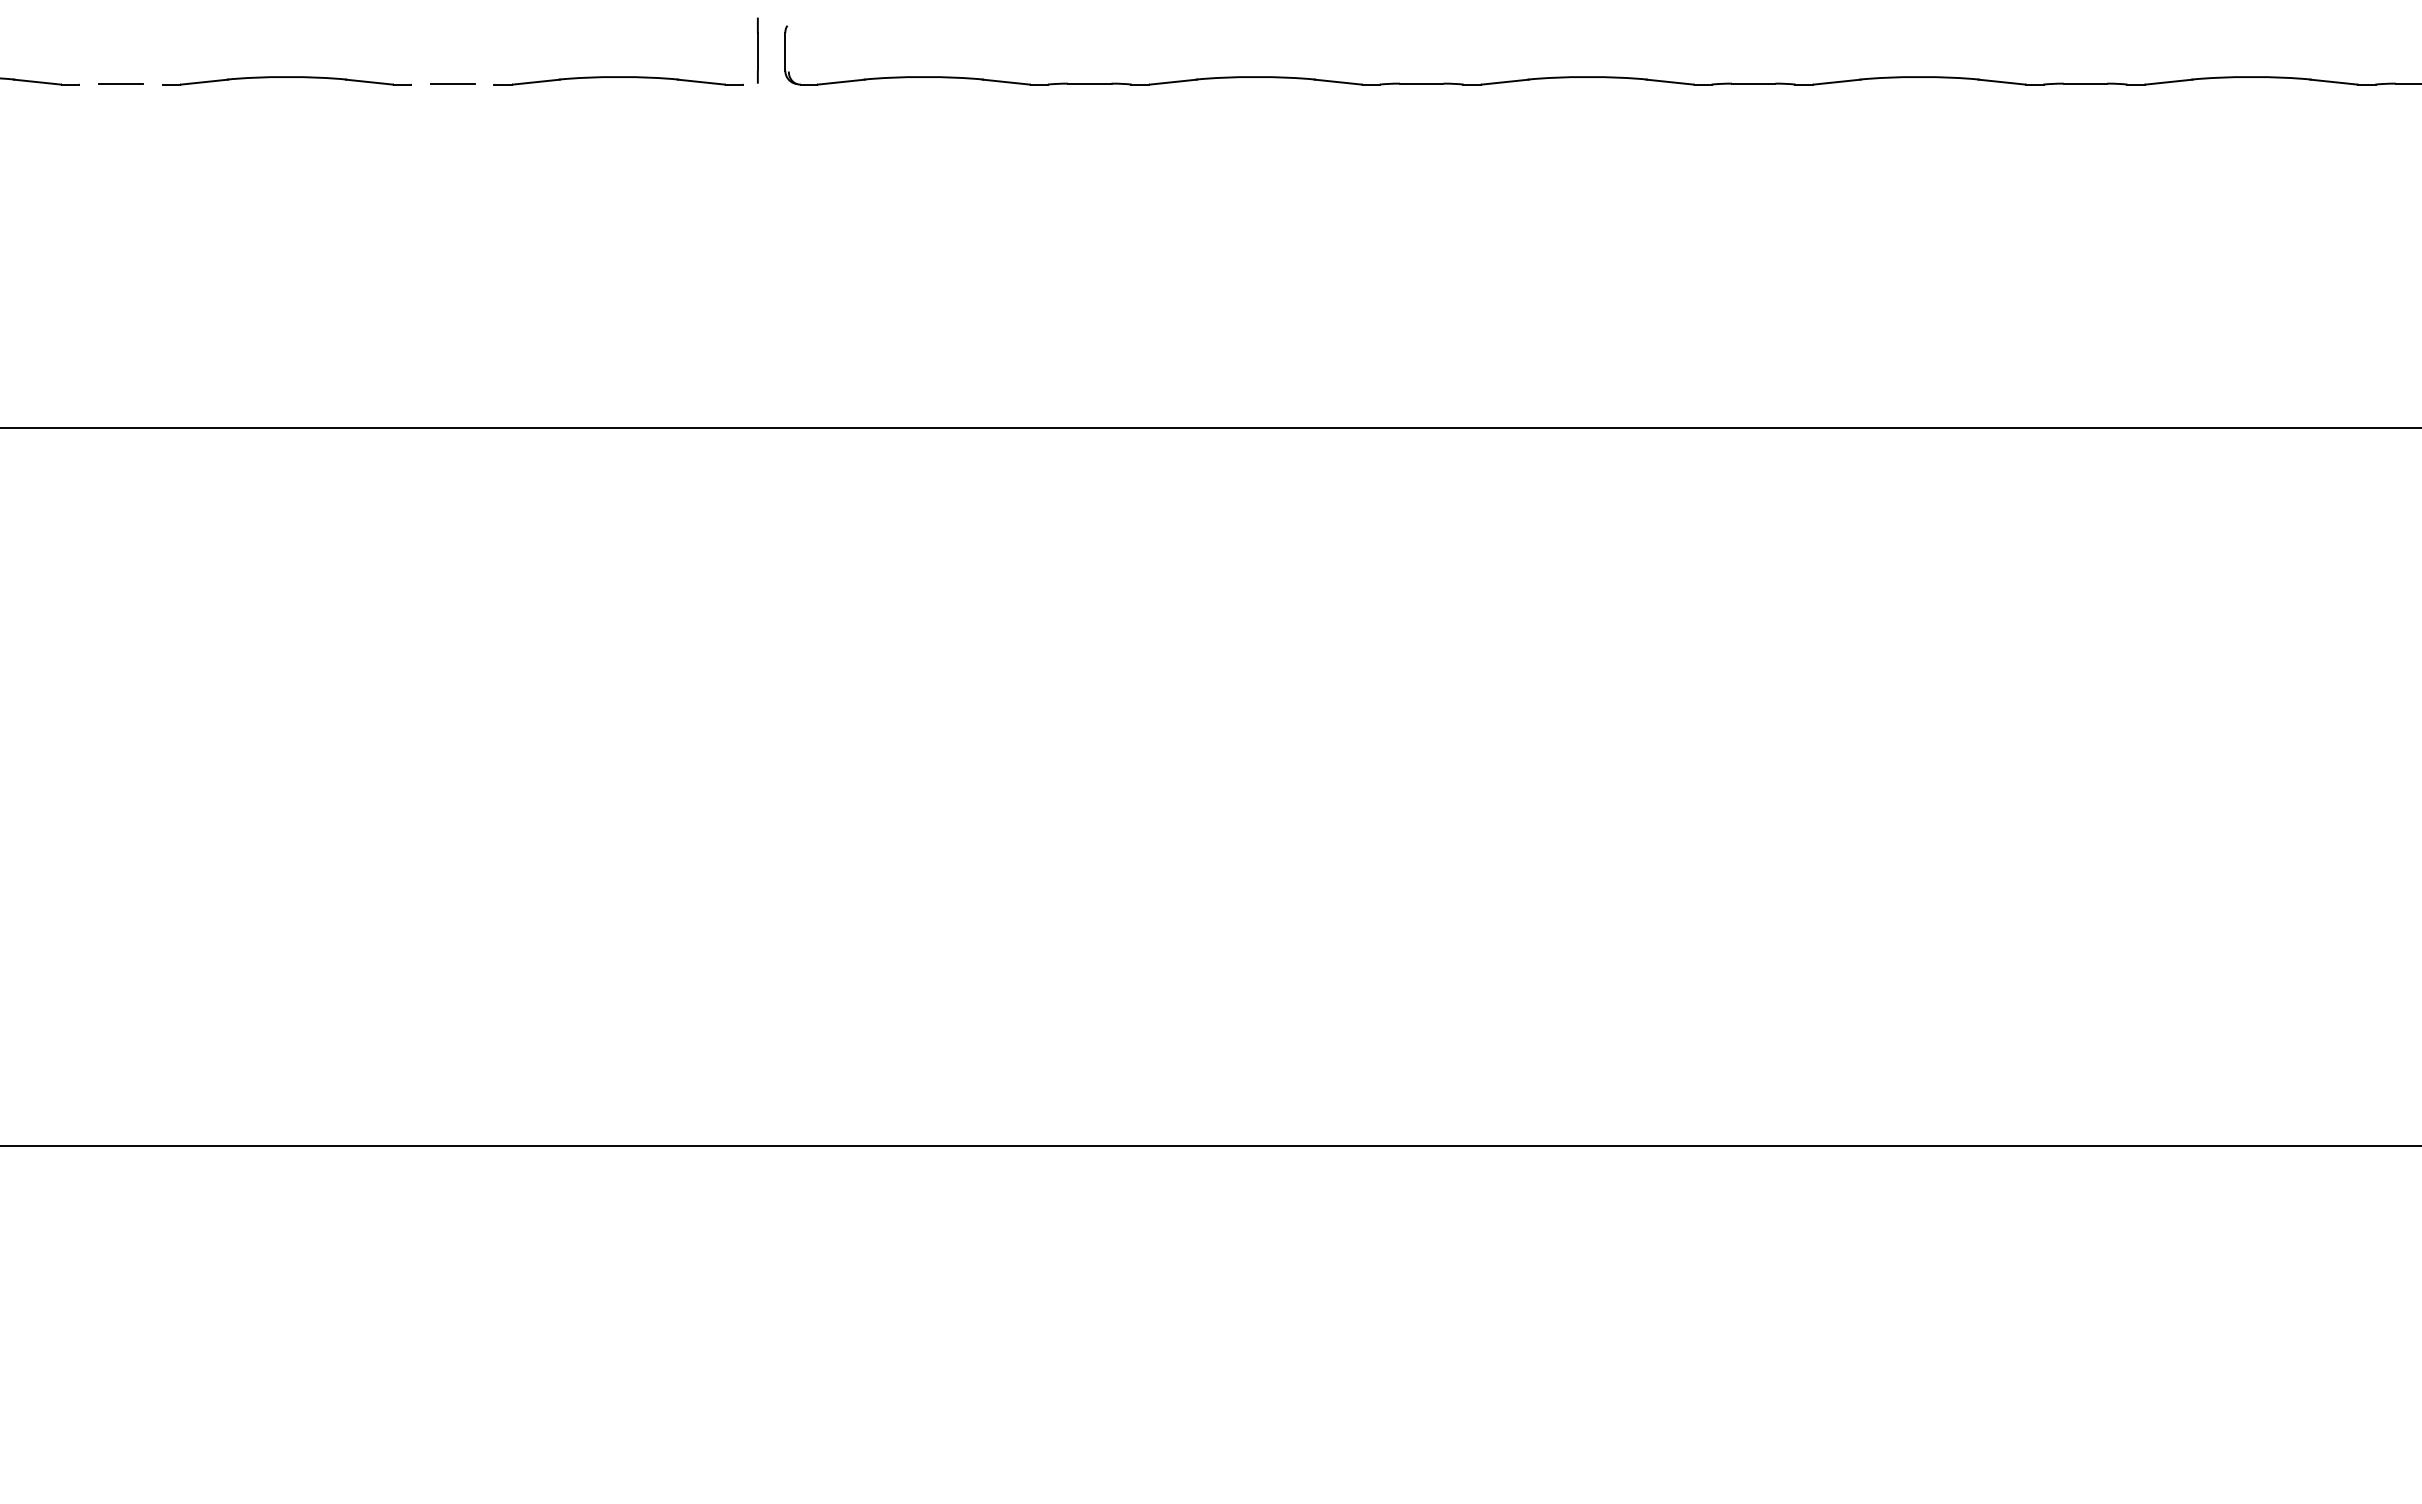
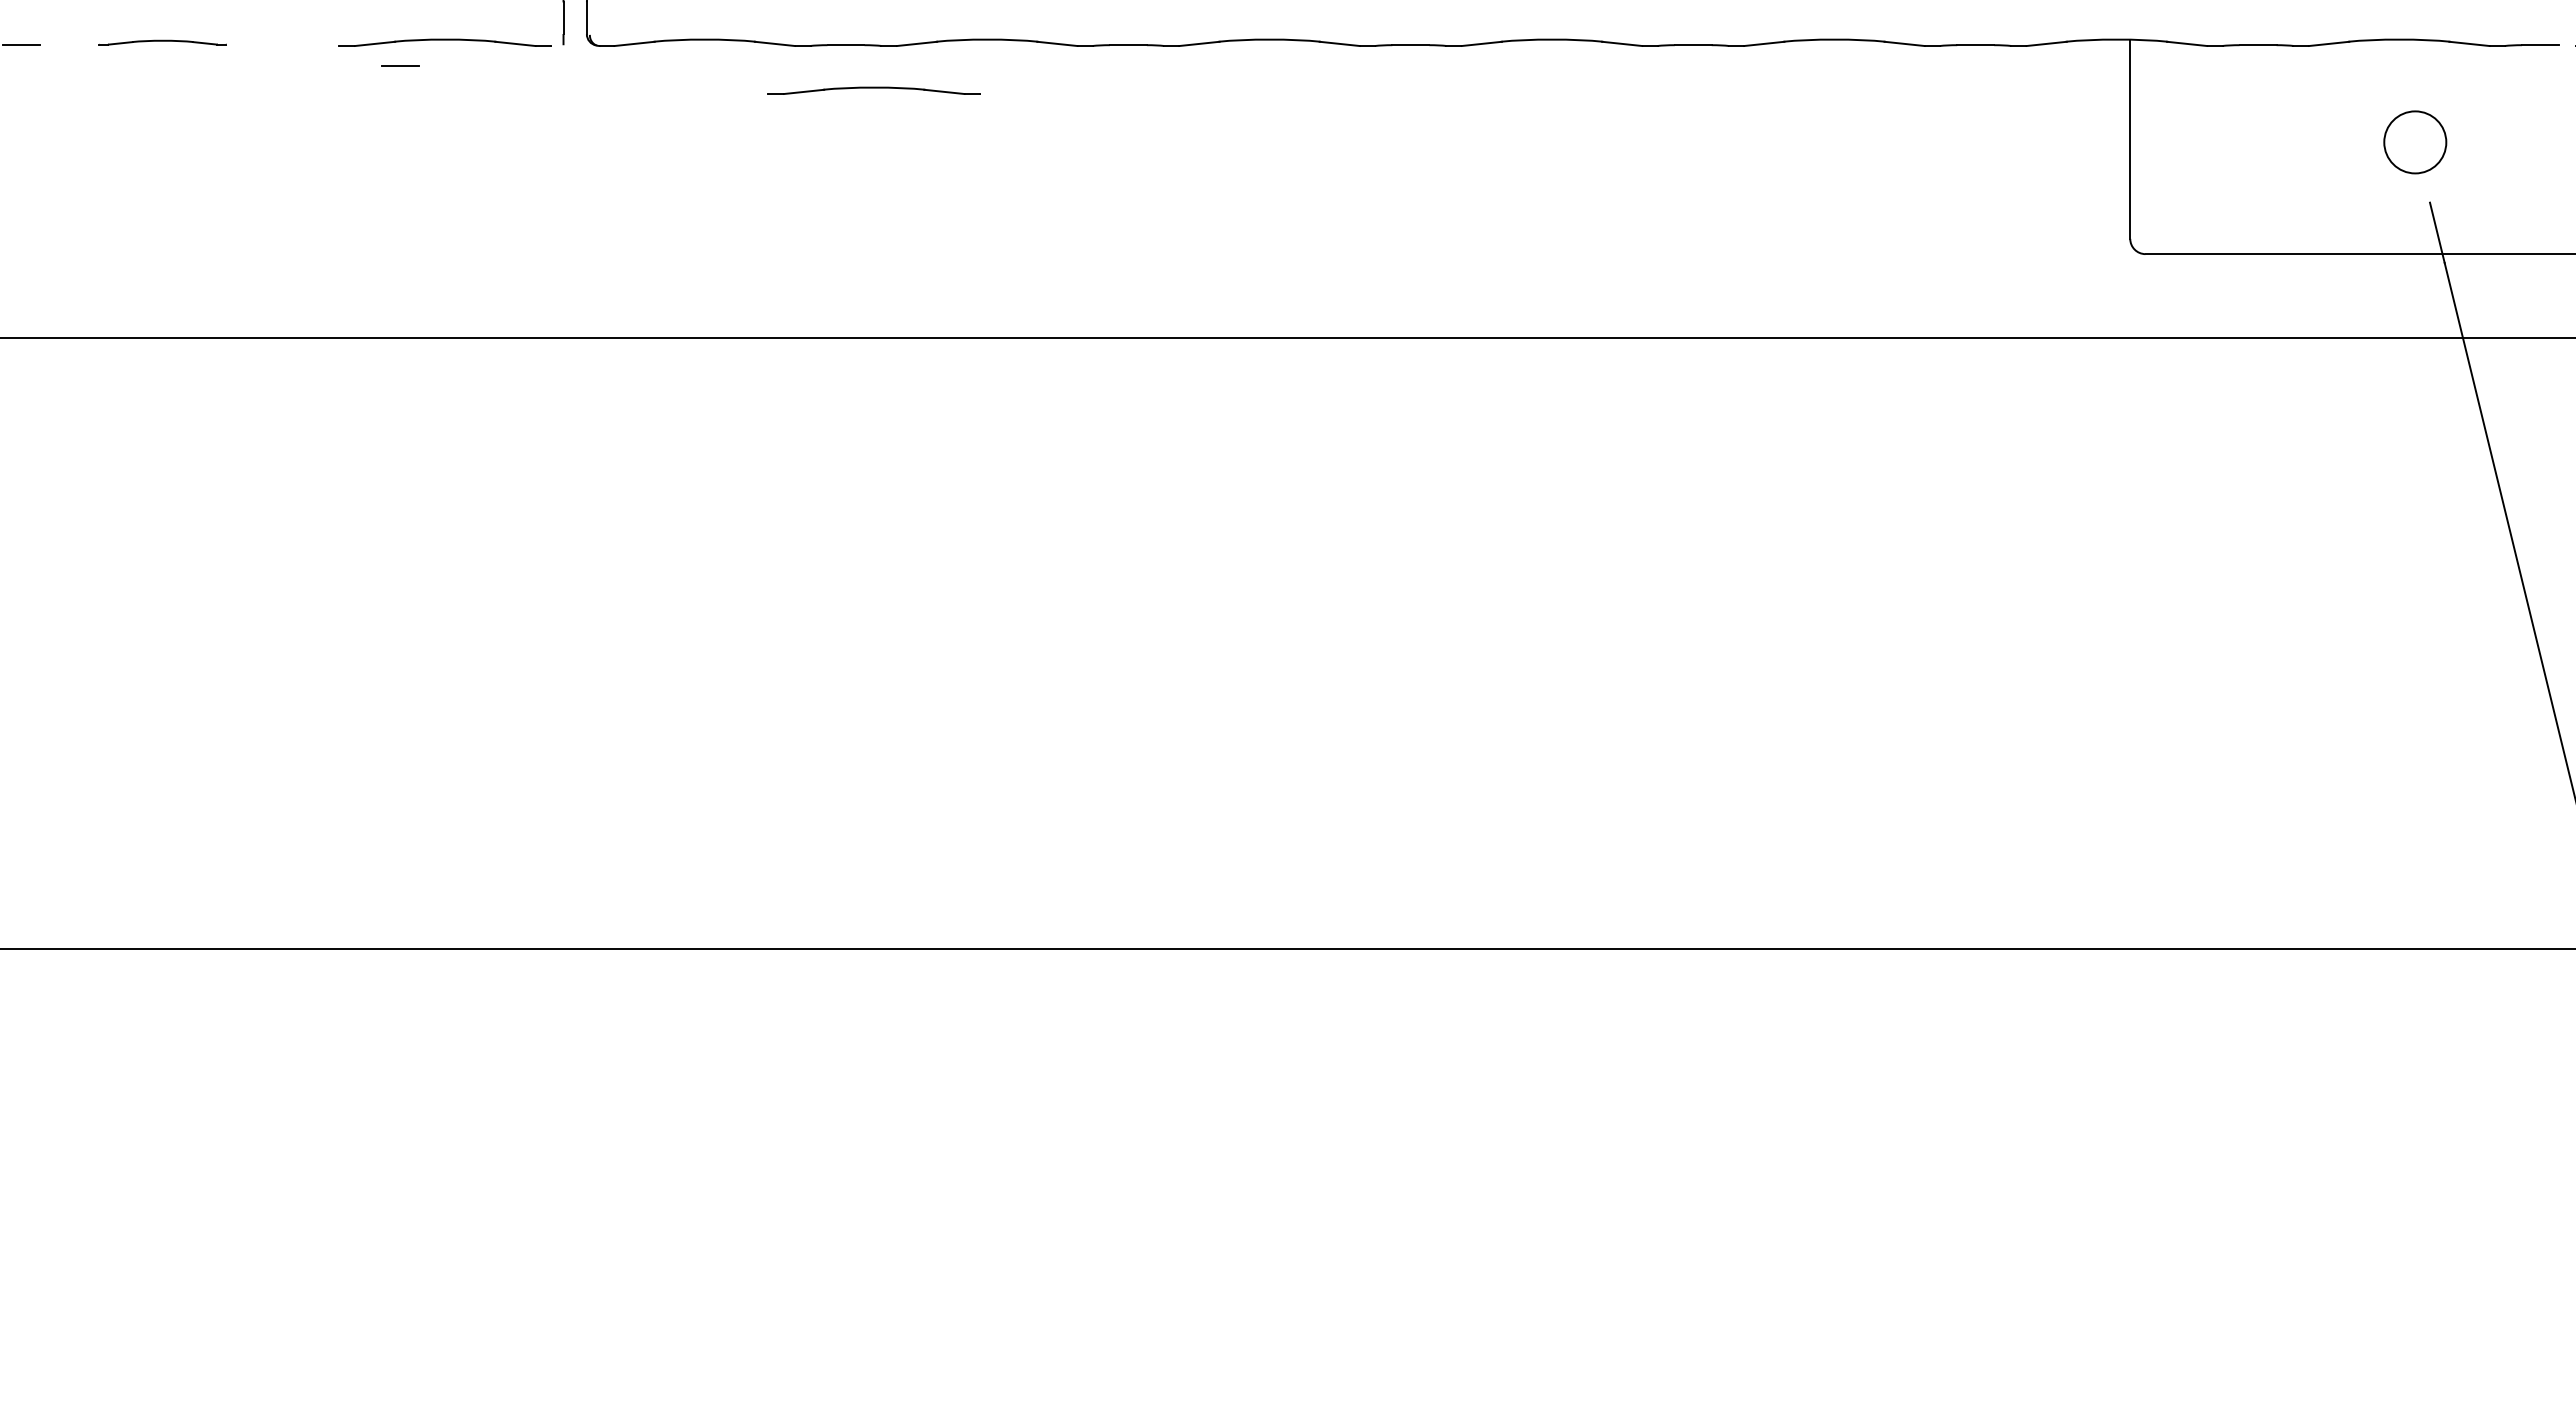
part: (286, 80) -> (162, 42), size x0.6
line: (453, 82) -> (400, 65), moved
part: (1122, 136) -> (873, 90), added

